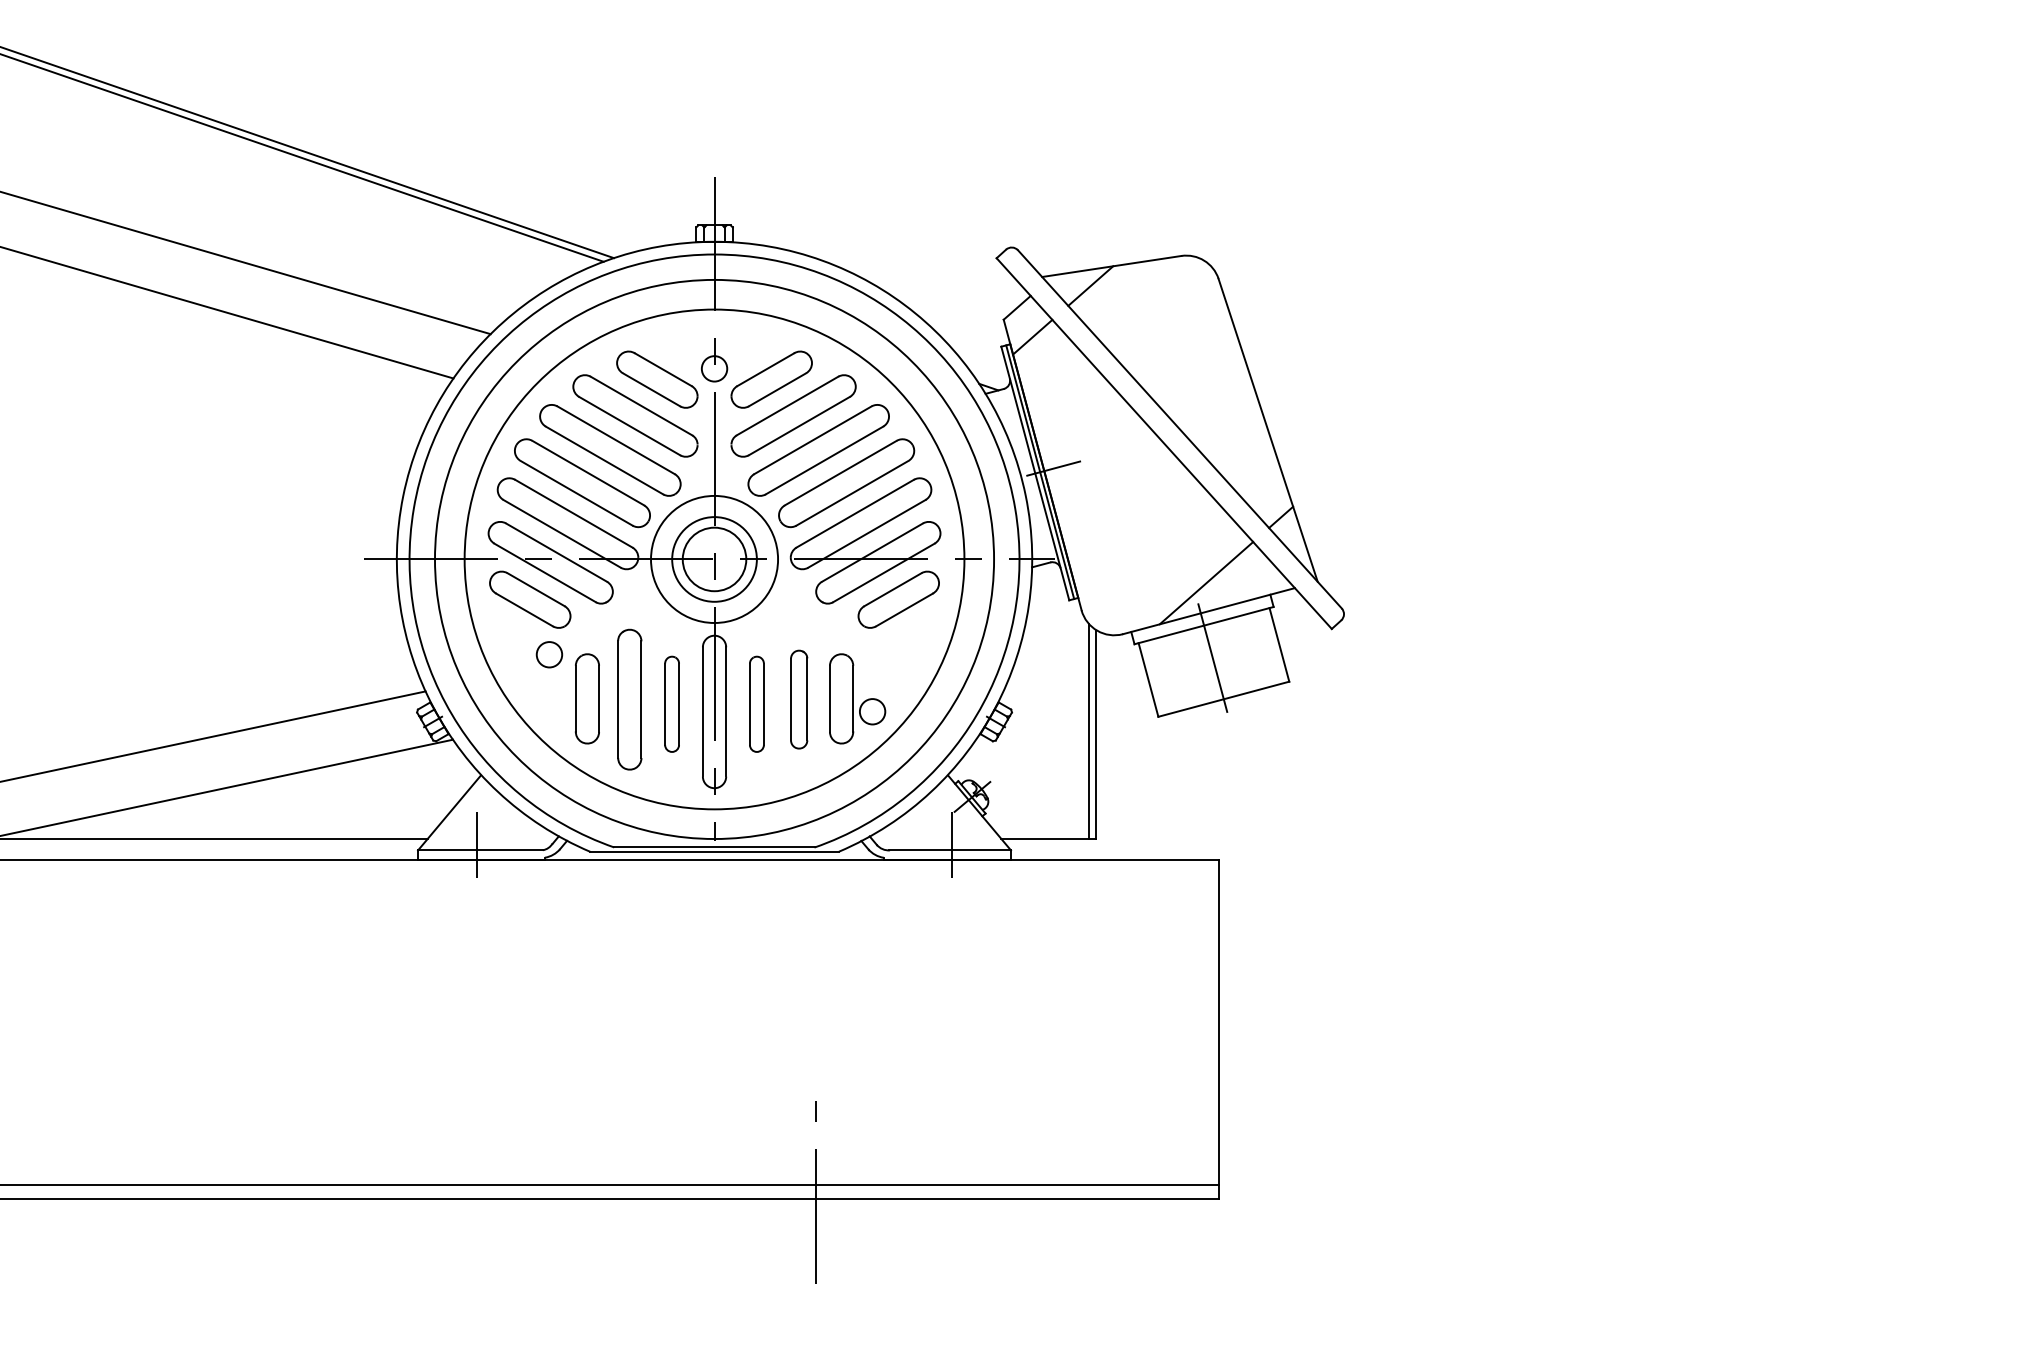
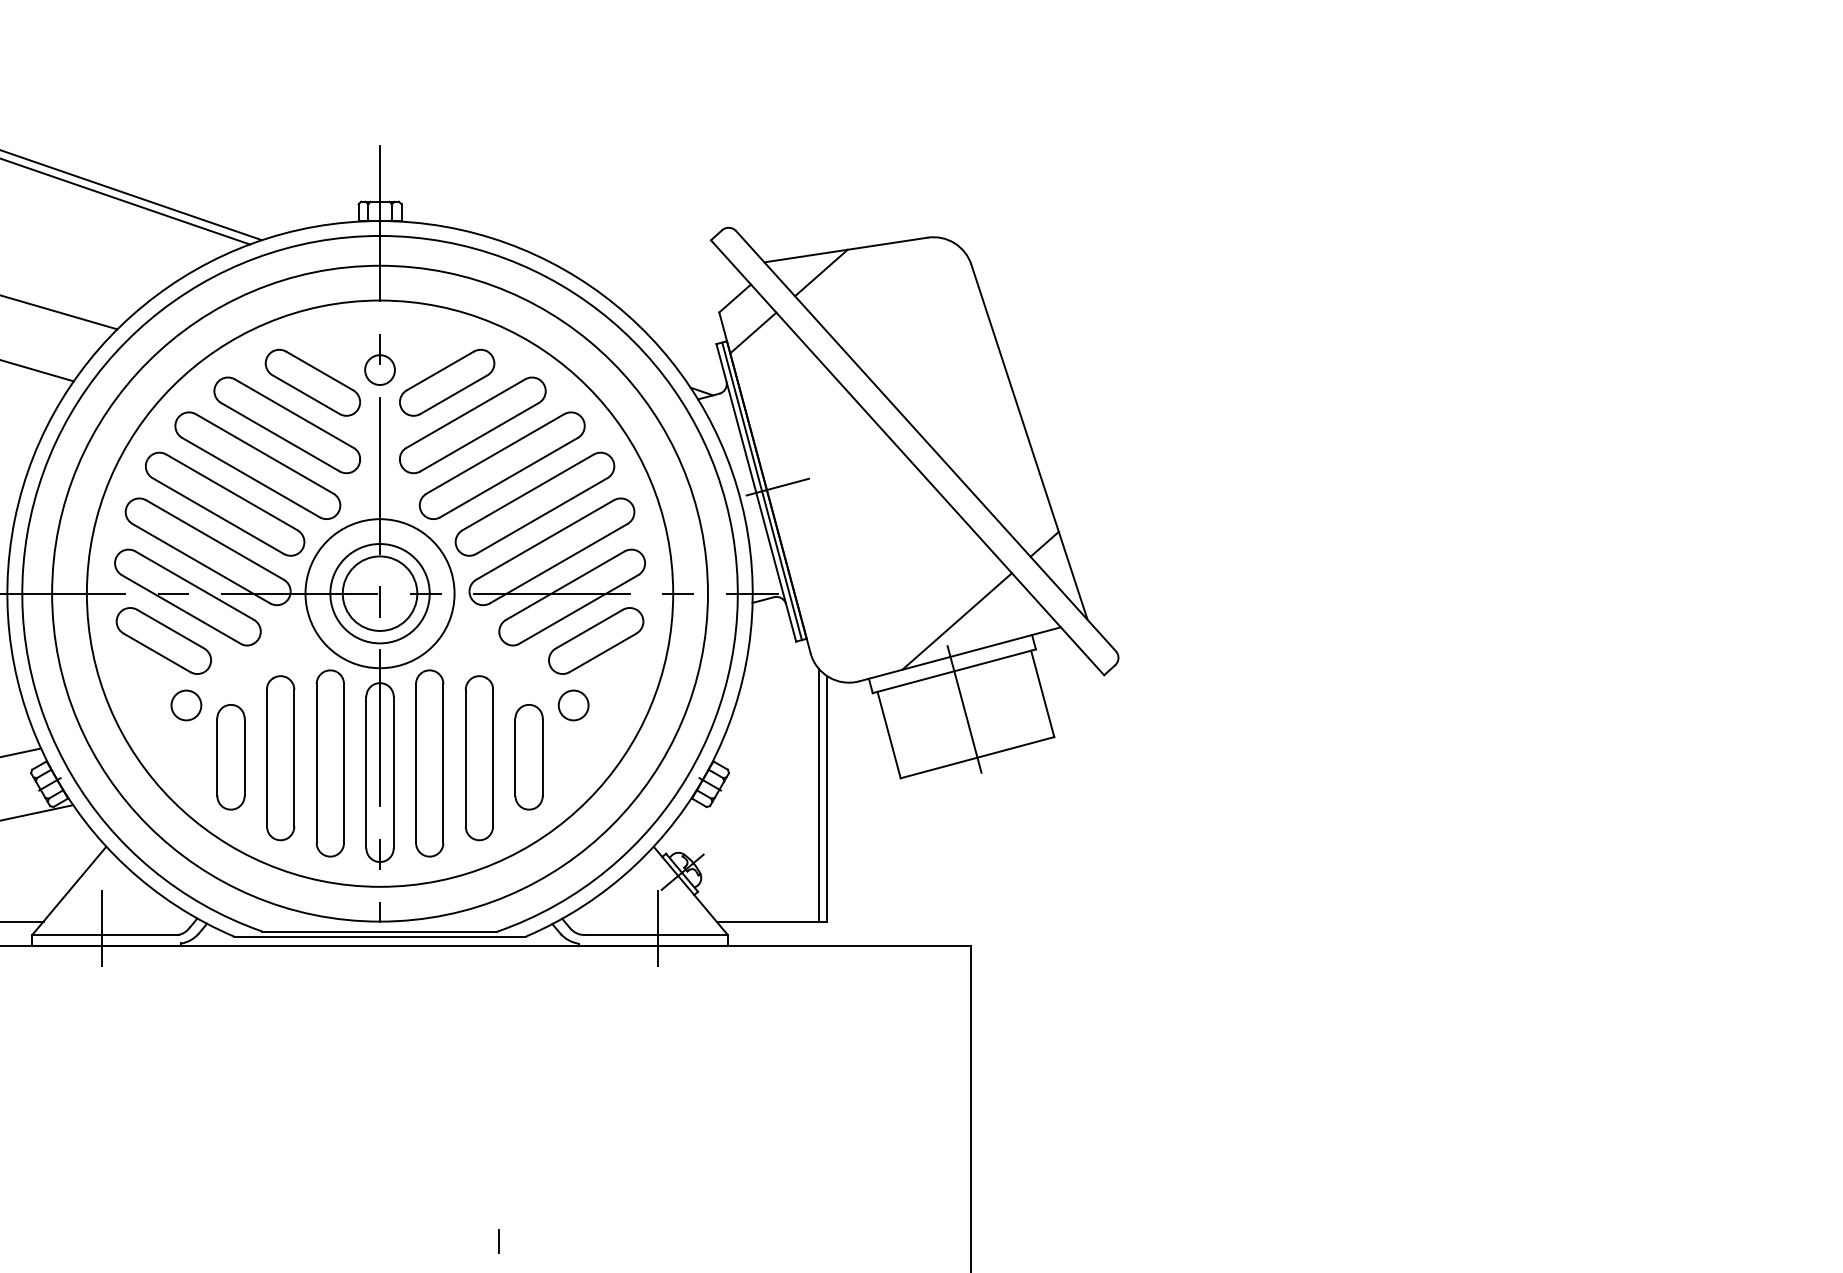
part: (798, 699) -> (478, 757), size x1.43
part: (671, 704) -> (329, 763), size x1.67
part: (756, 704) -> (429, 763), size x1.67
circle: (872, 711) -> (573, 705), moved

